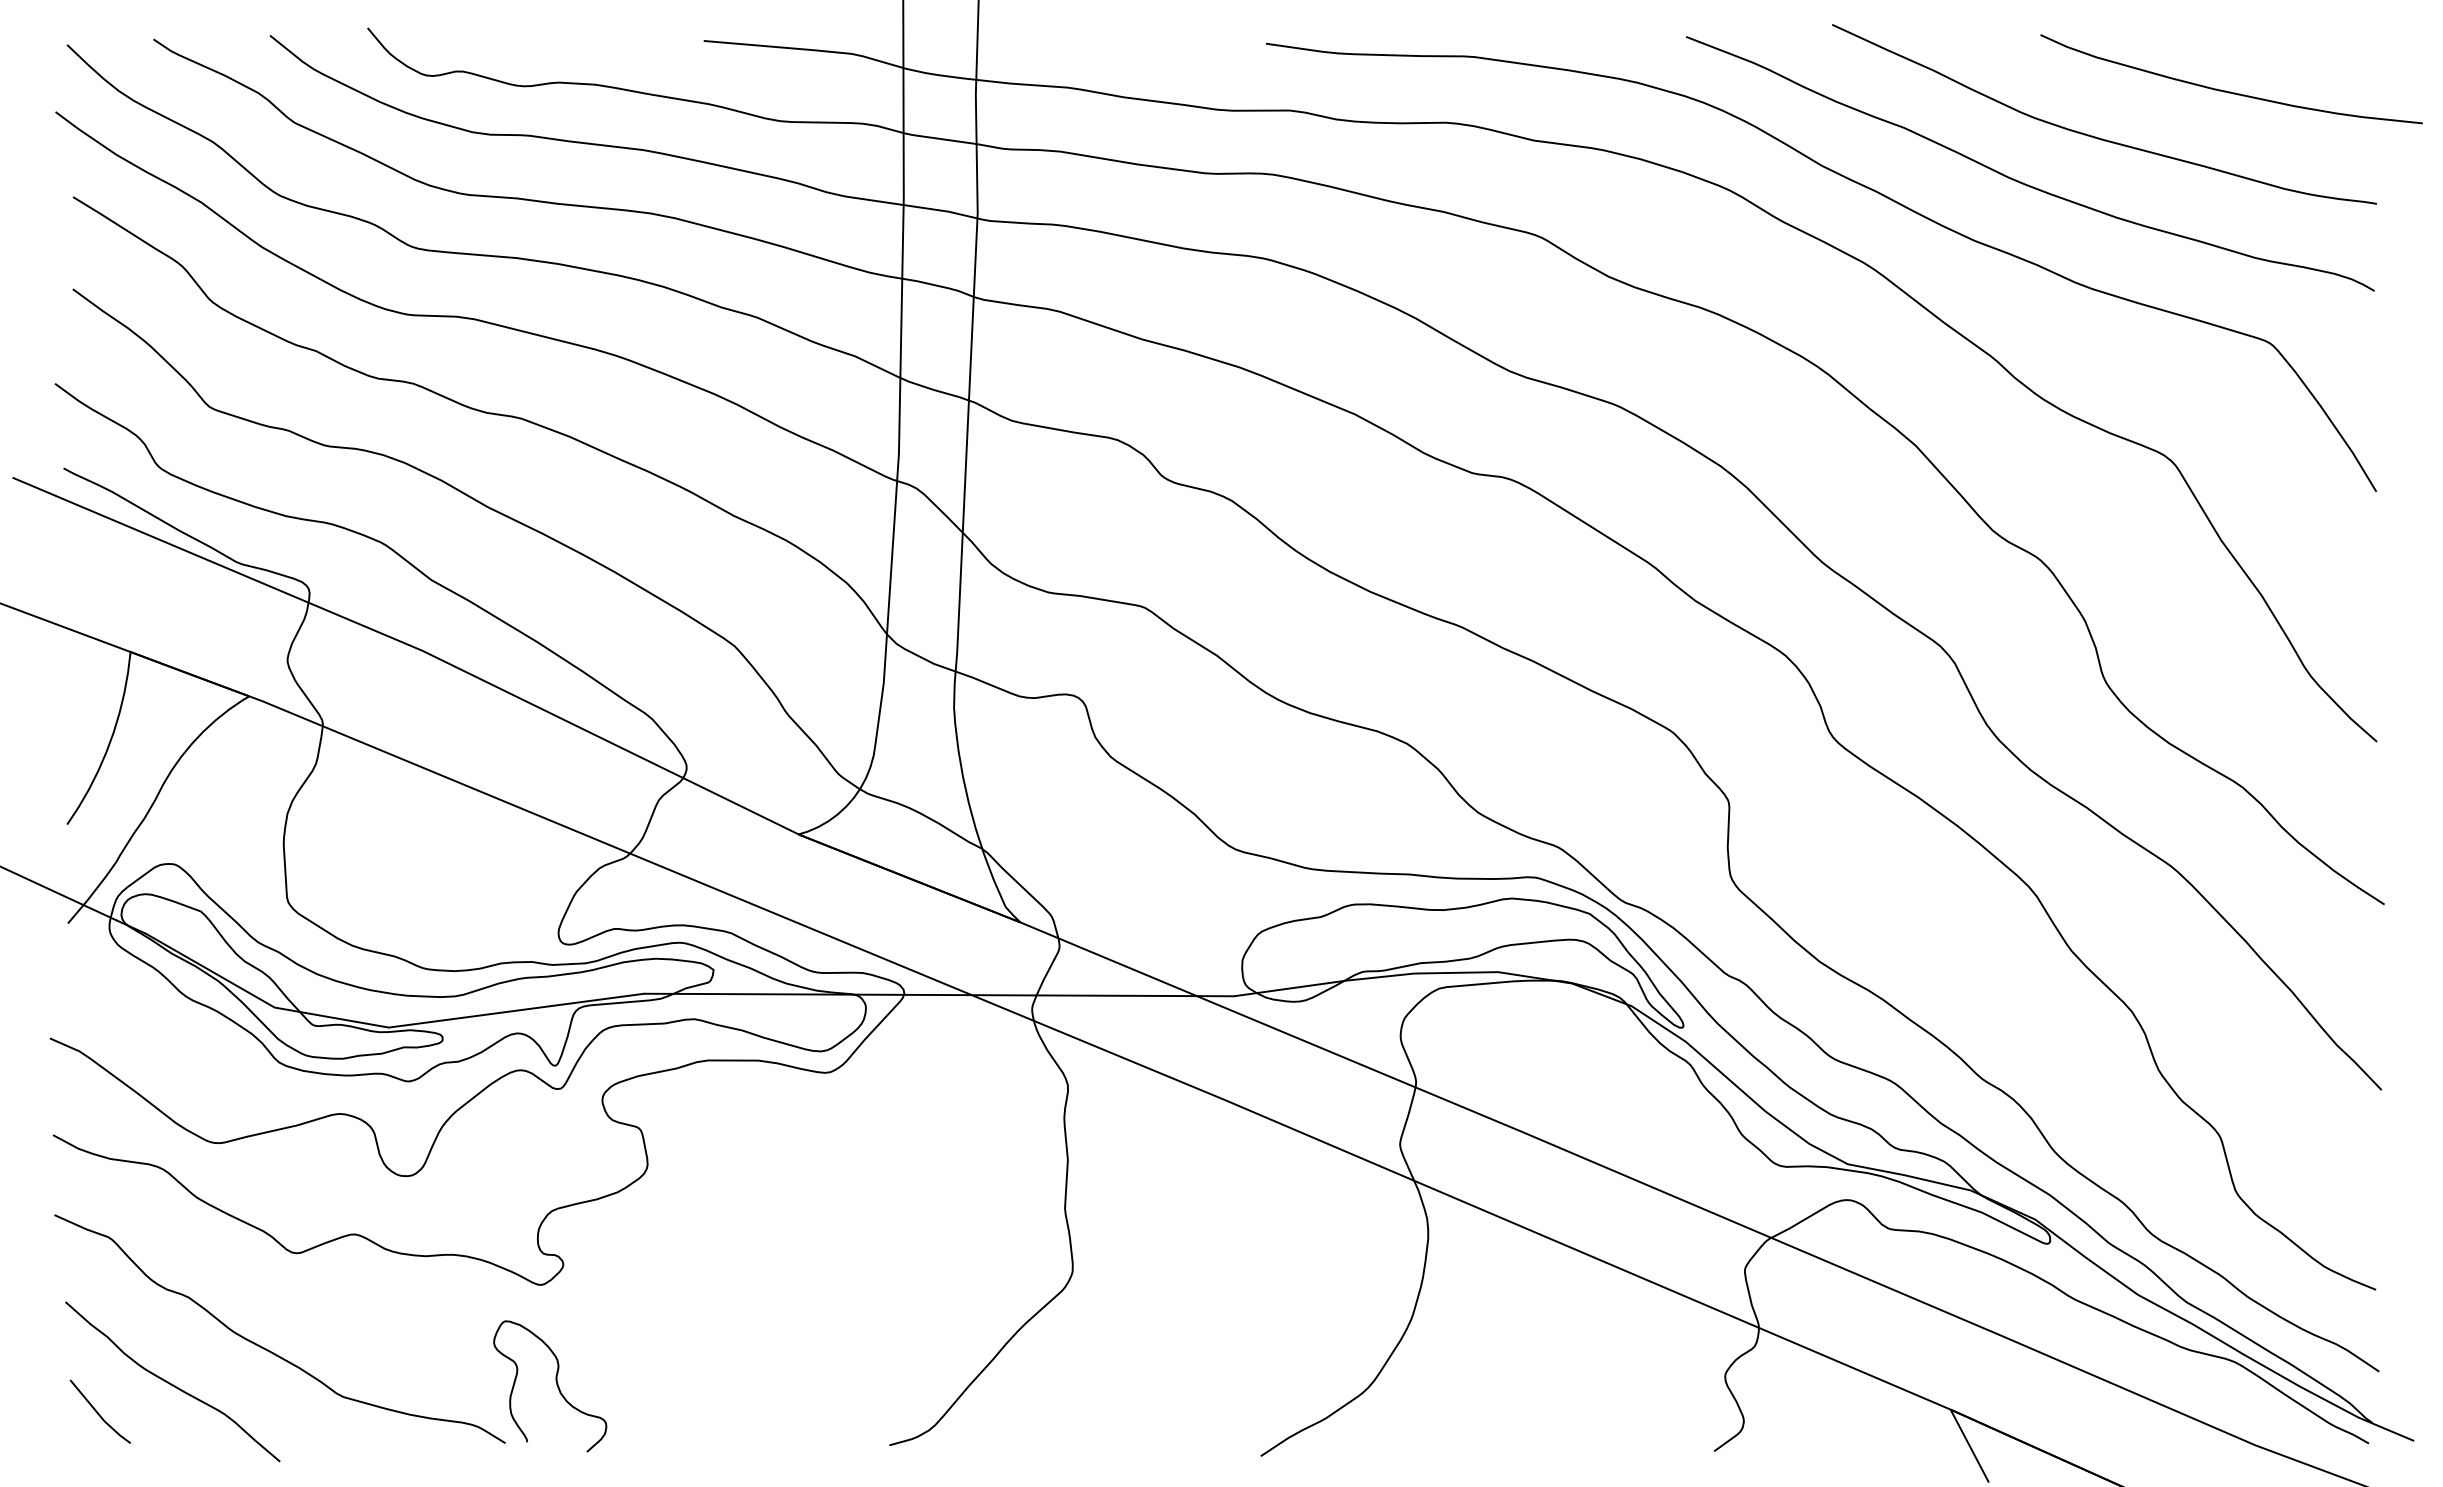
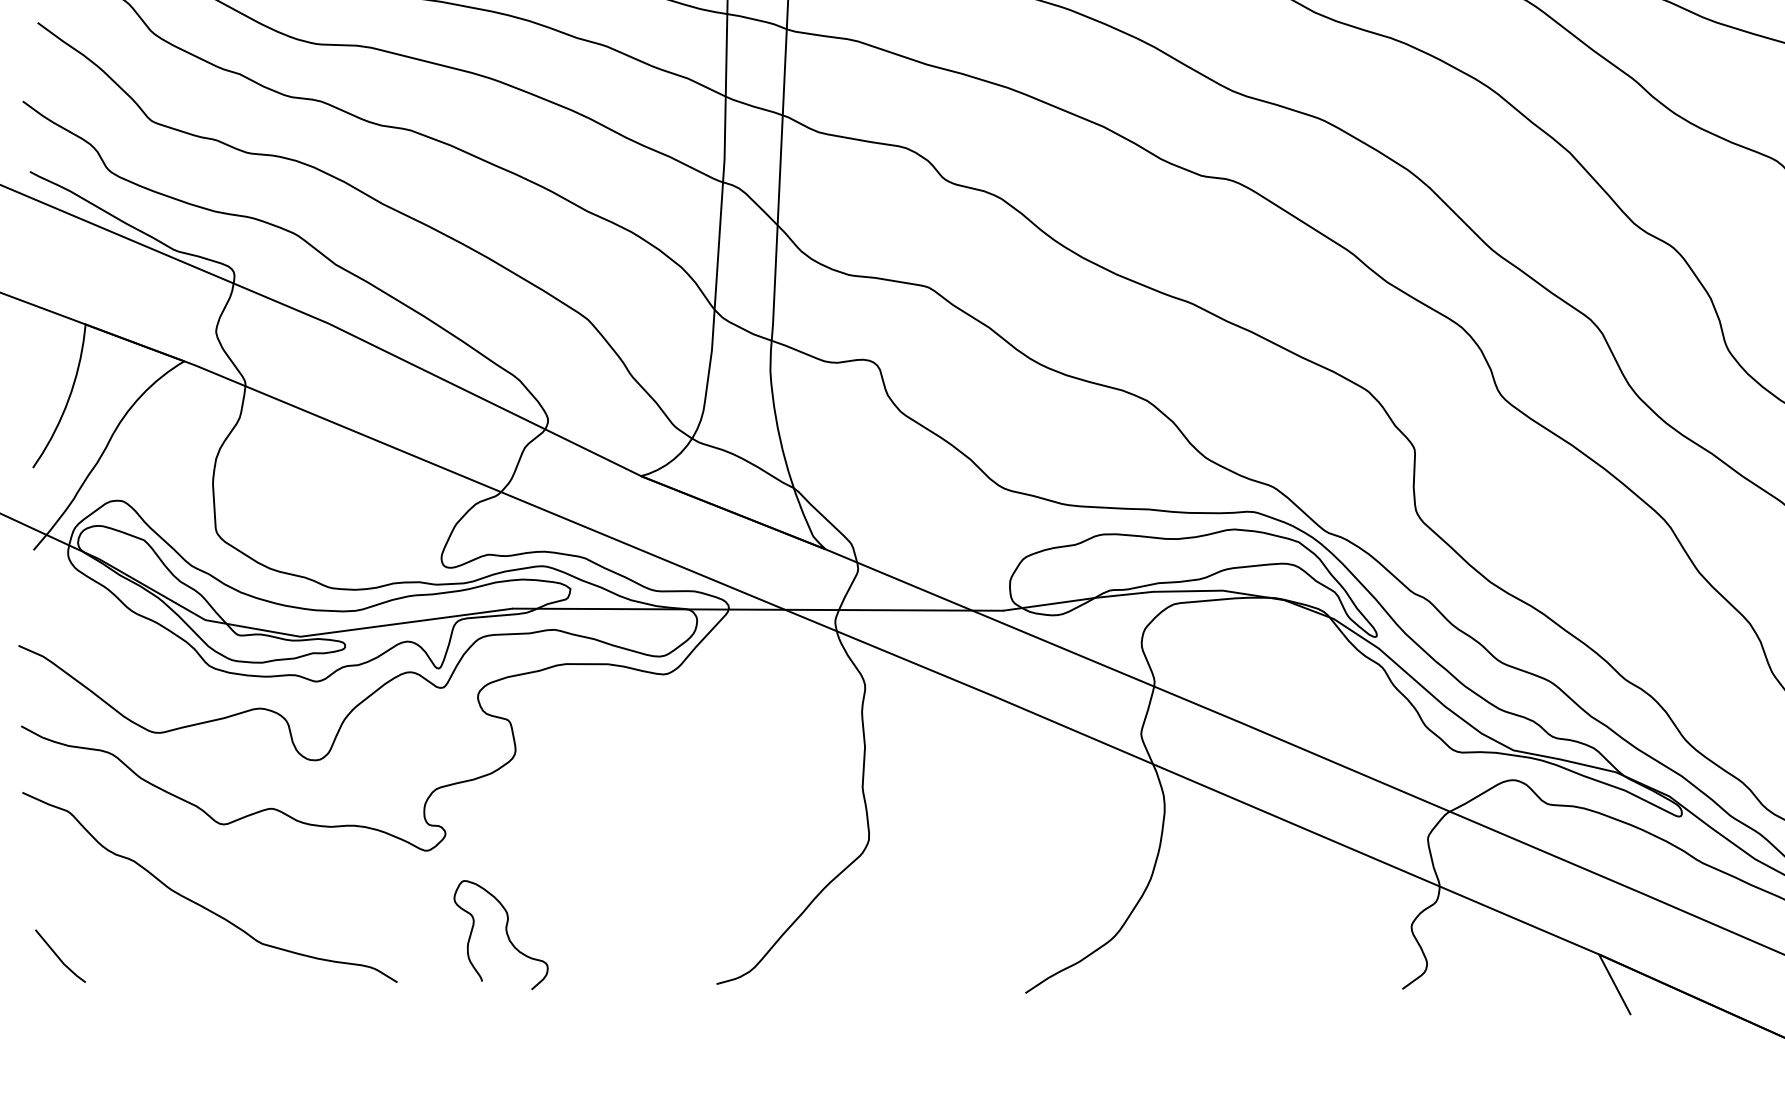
curve: (170, 1382) -> (118, 931), removed
curve: (556, 1385) -> (506, 934), moved

